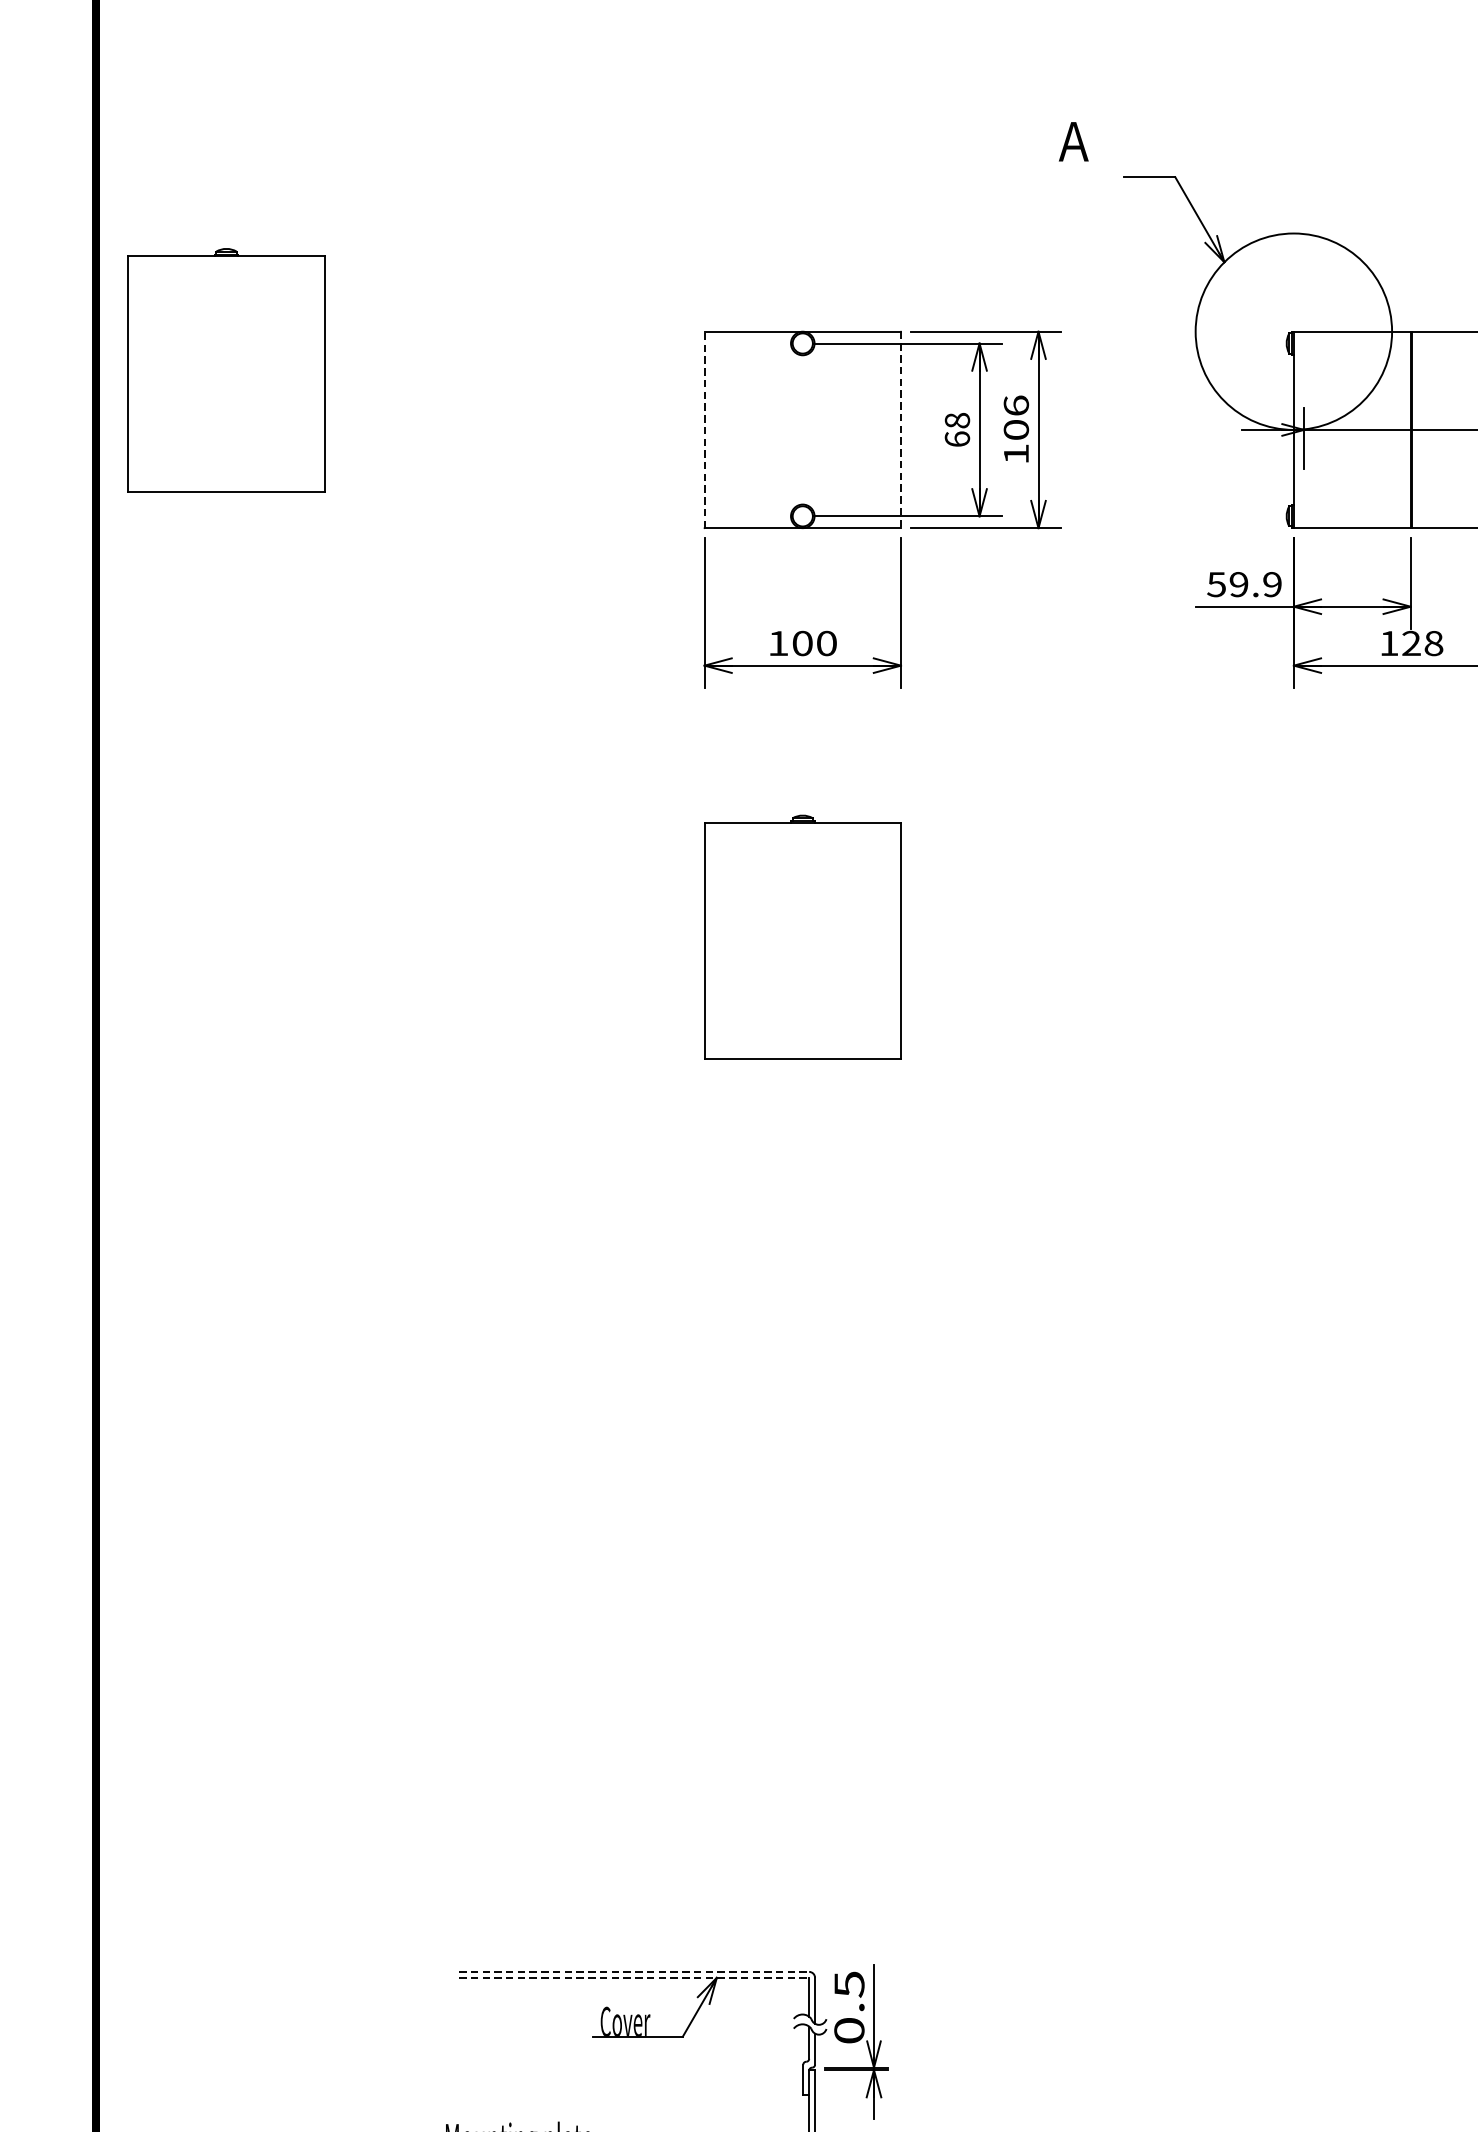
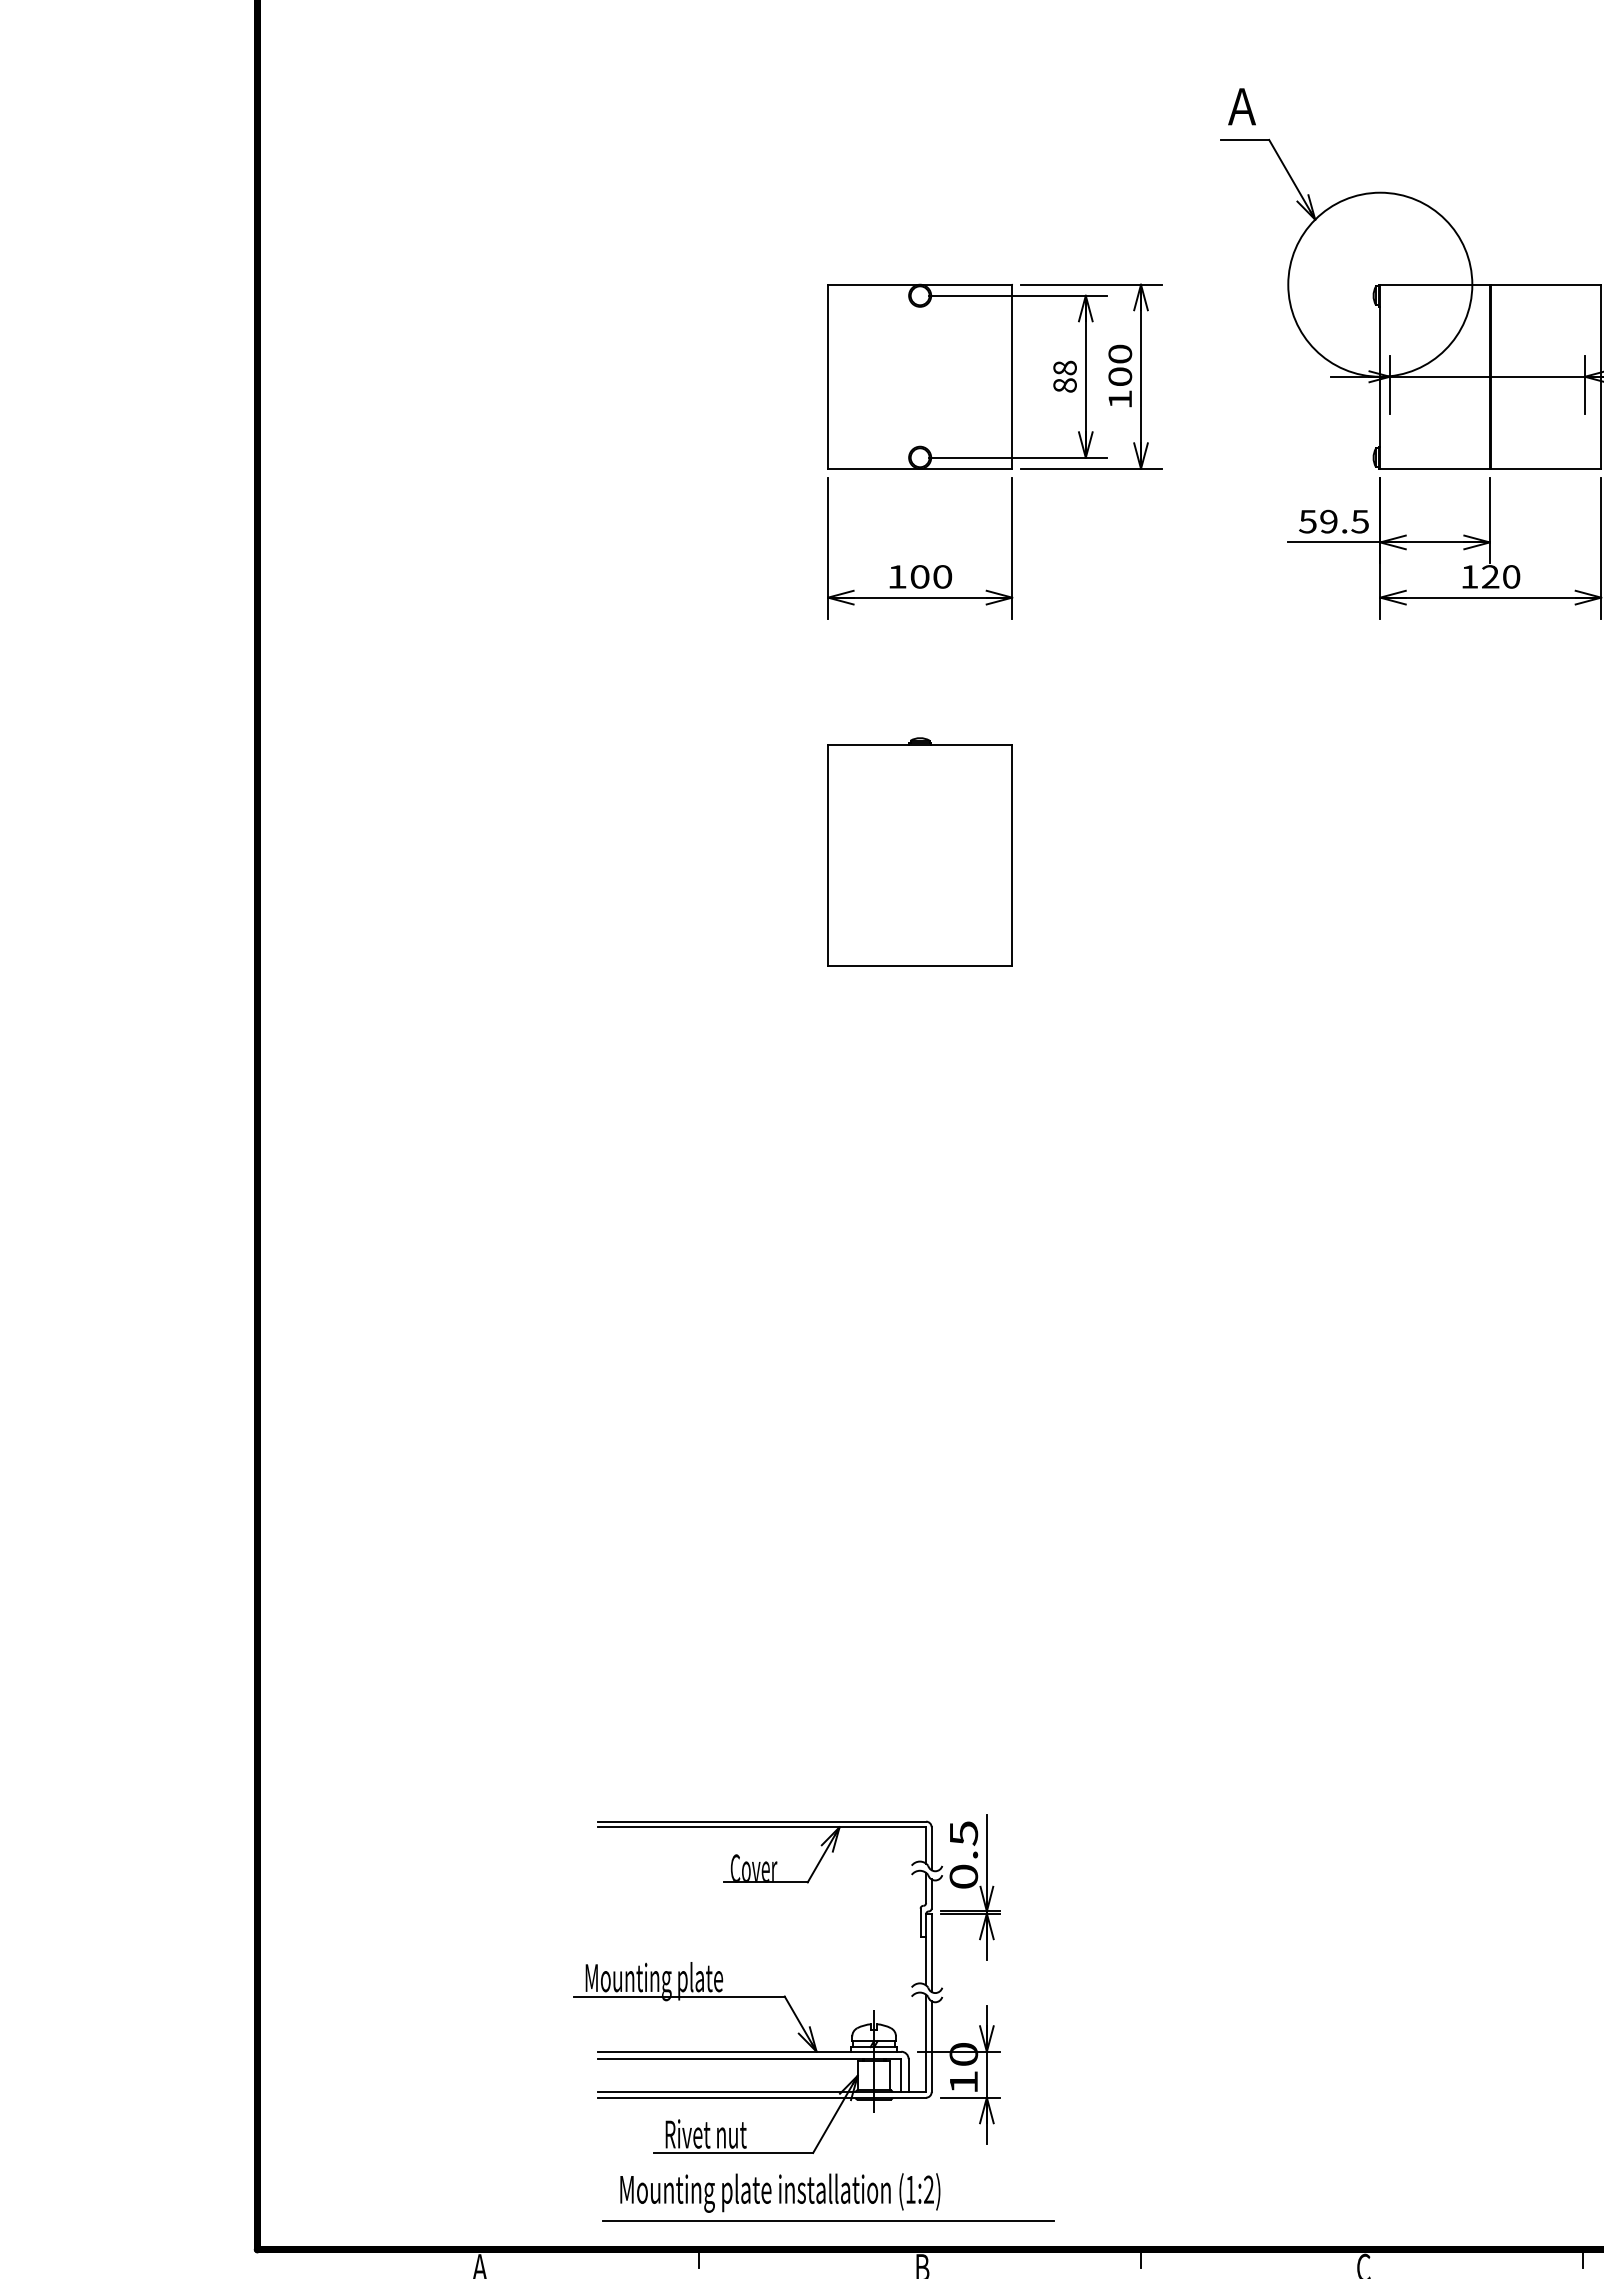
text: (1073, 141) -> (1241, 106), moved
part: (225, 369) -> (379, 320), removed
text: (1016, 405) -> (1120, 353), 106 -> 100
line: (704, 429) -> (828, 376), dashed -> solid
line: (901, 430) -> (1012, 377), dashed -> solid
text: (956, 439) -> (1064, 385), 68 -> 88
text: (1271, 584) -> (1359, 521), 59.9 -> 59.5
text: (1433, 643) -> (1511, 576), 128 -> 120
line: (634, 1971) -> (762, 1821), dashed -> solid
line: (634, 1978) -> (762, 1827), dashed -> solid

